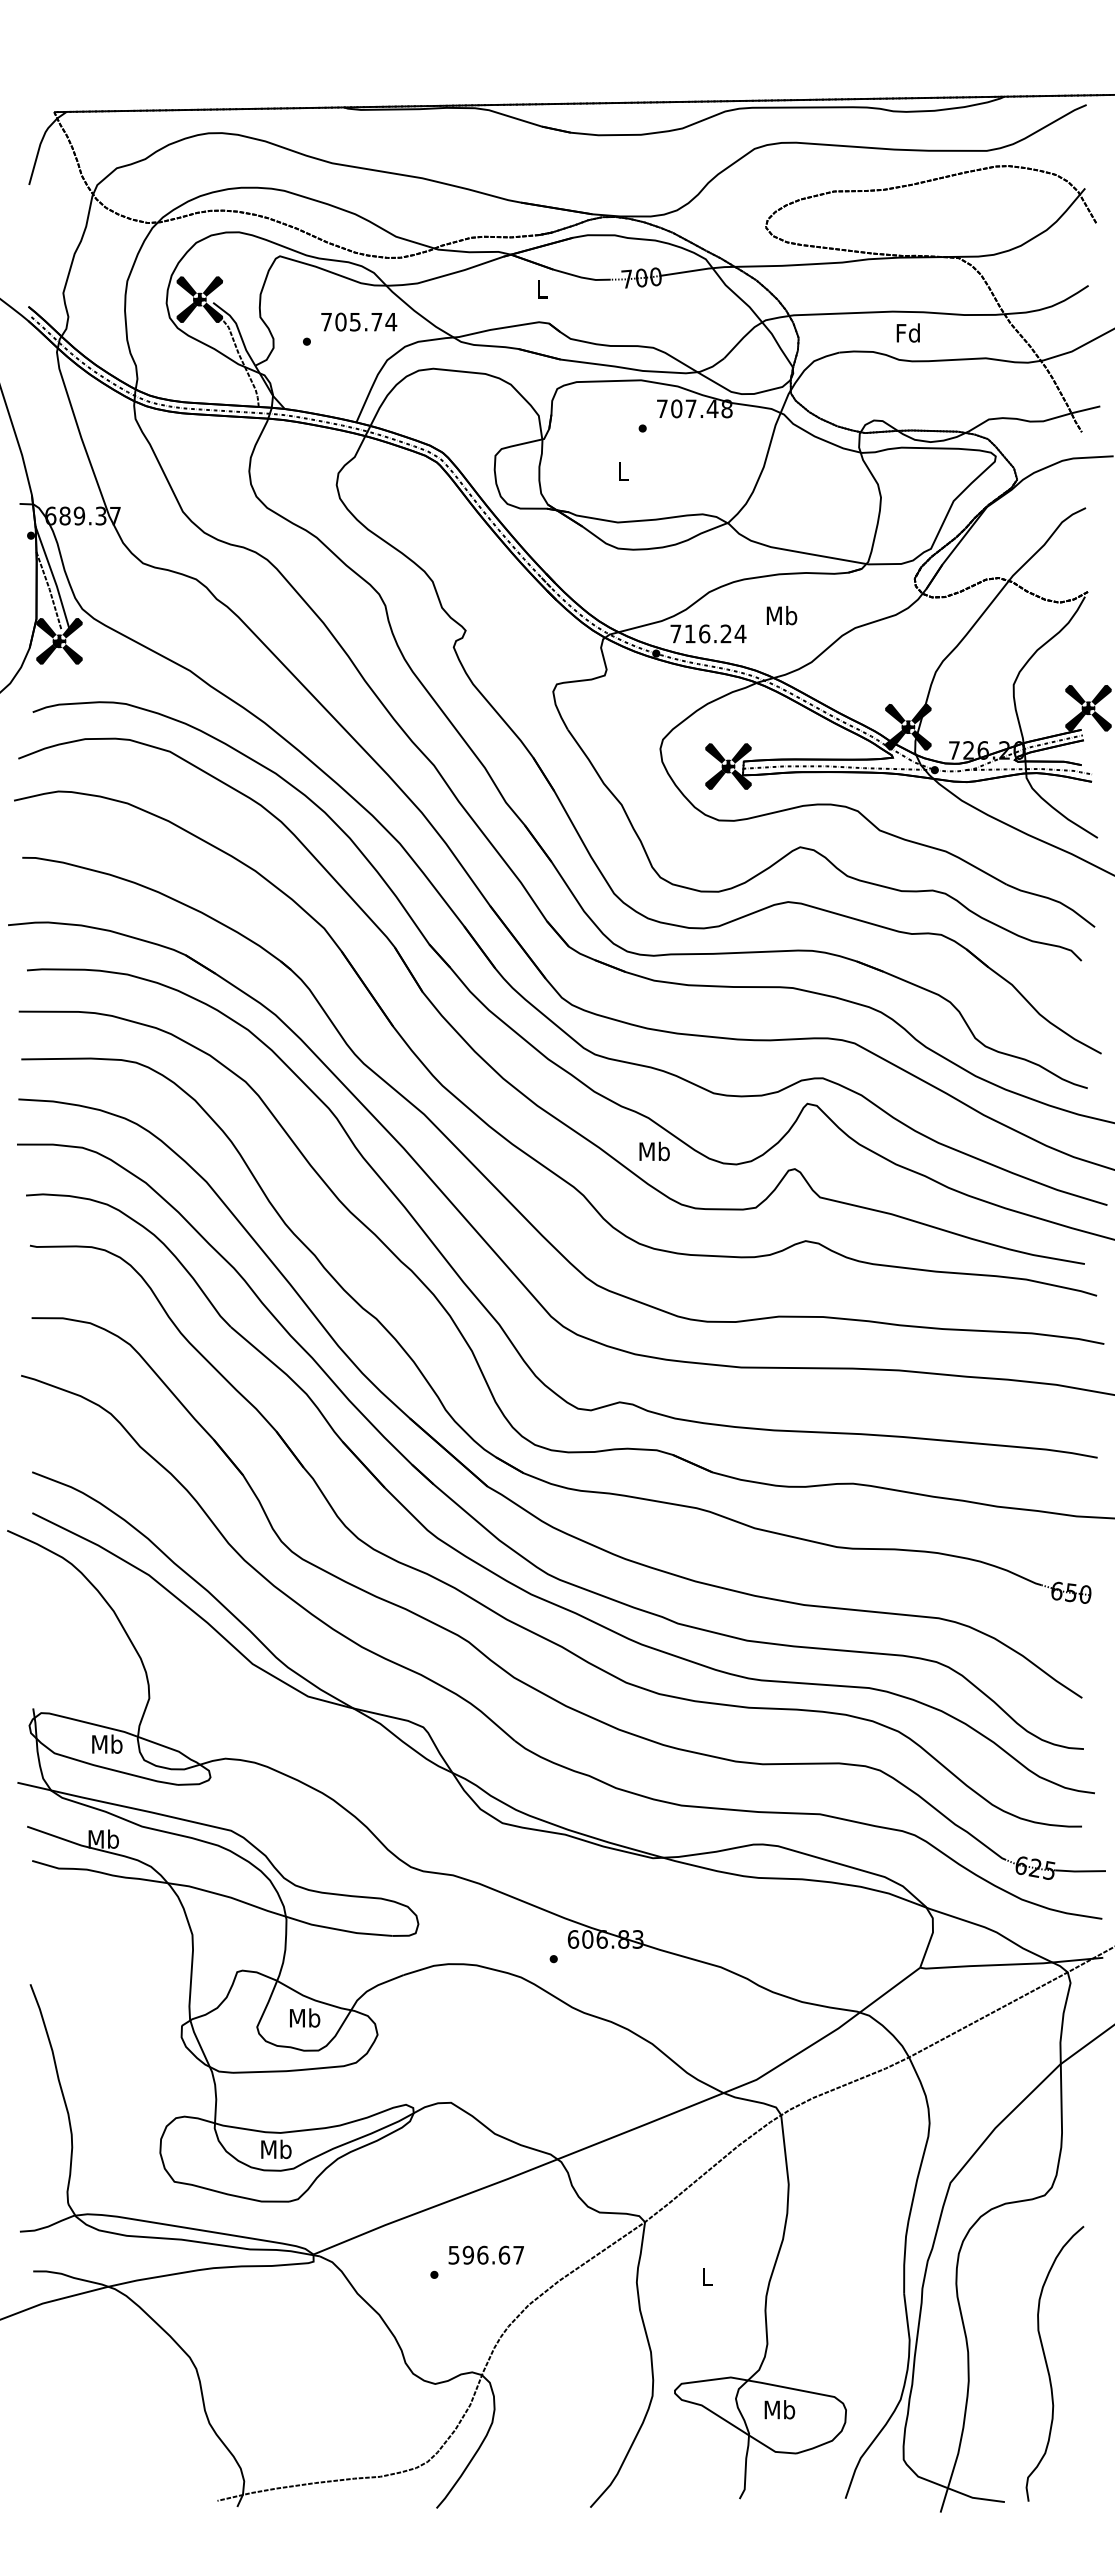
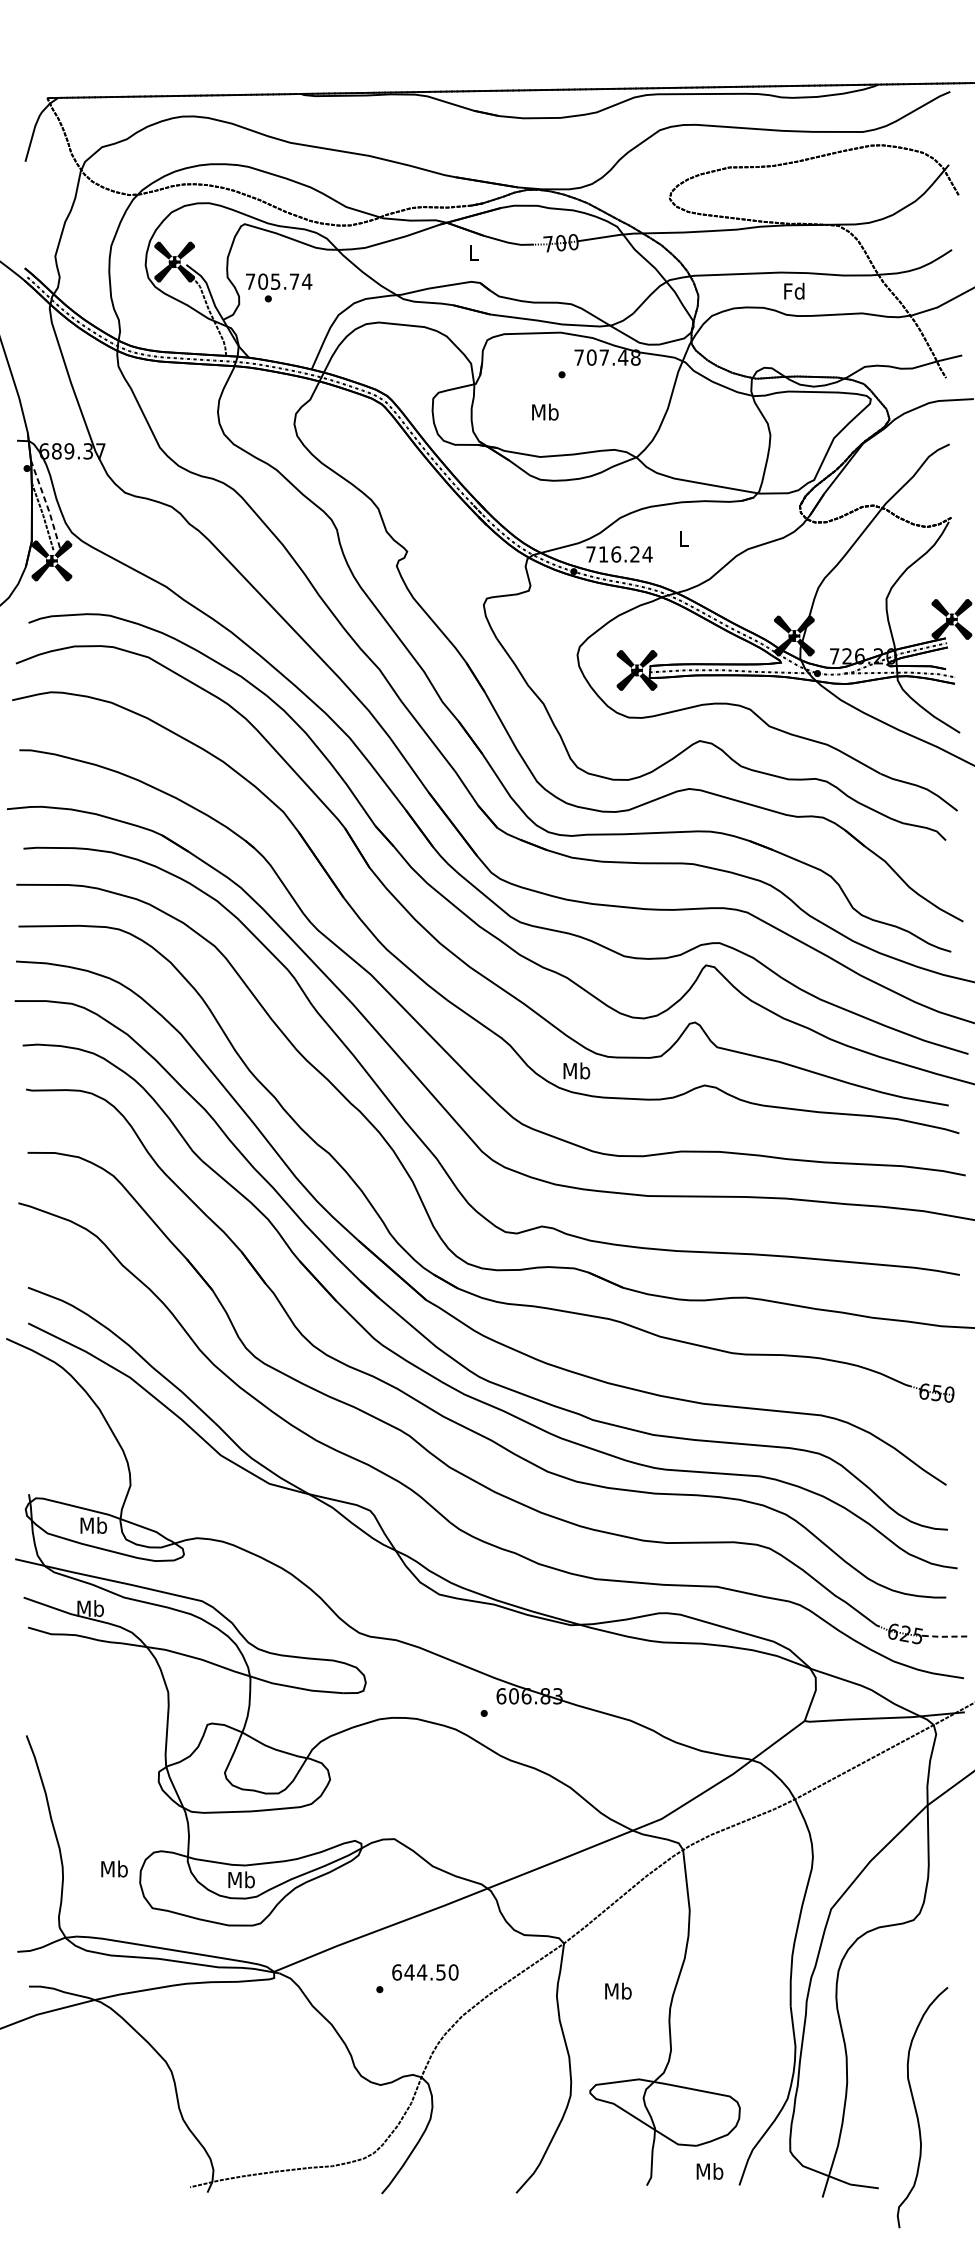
text: (359, 321) -> (279, 281), moved
text: (623, 470) -> (545, 411), L -> Mb
line: (53, 577) -> (46, 505), solid -> dashed
text: (781, 615) -> (683, 538), Mb -> L
text: (654, 1151) -> (576, 1070), moved
line: (1079, 1871) -> (944, 1636), solid -> dashed
text: (305, 2017) -> (114, 1868), moved
text: (486, 2254) -> (425, 1971), 596.67 -> 644.50
text: (707, 2276) -> (618, 1991), L -> Mb
curve: (1047, 2363) -> (916, 2107), moved
text: (779, 2409) -> (709, 2171), moved

